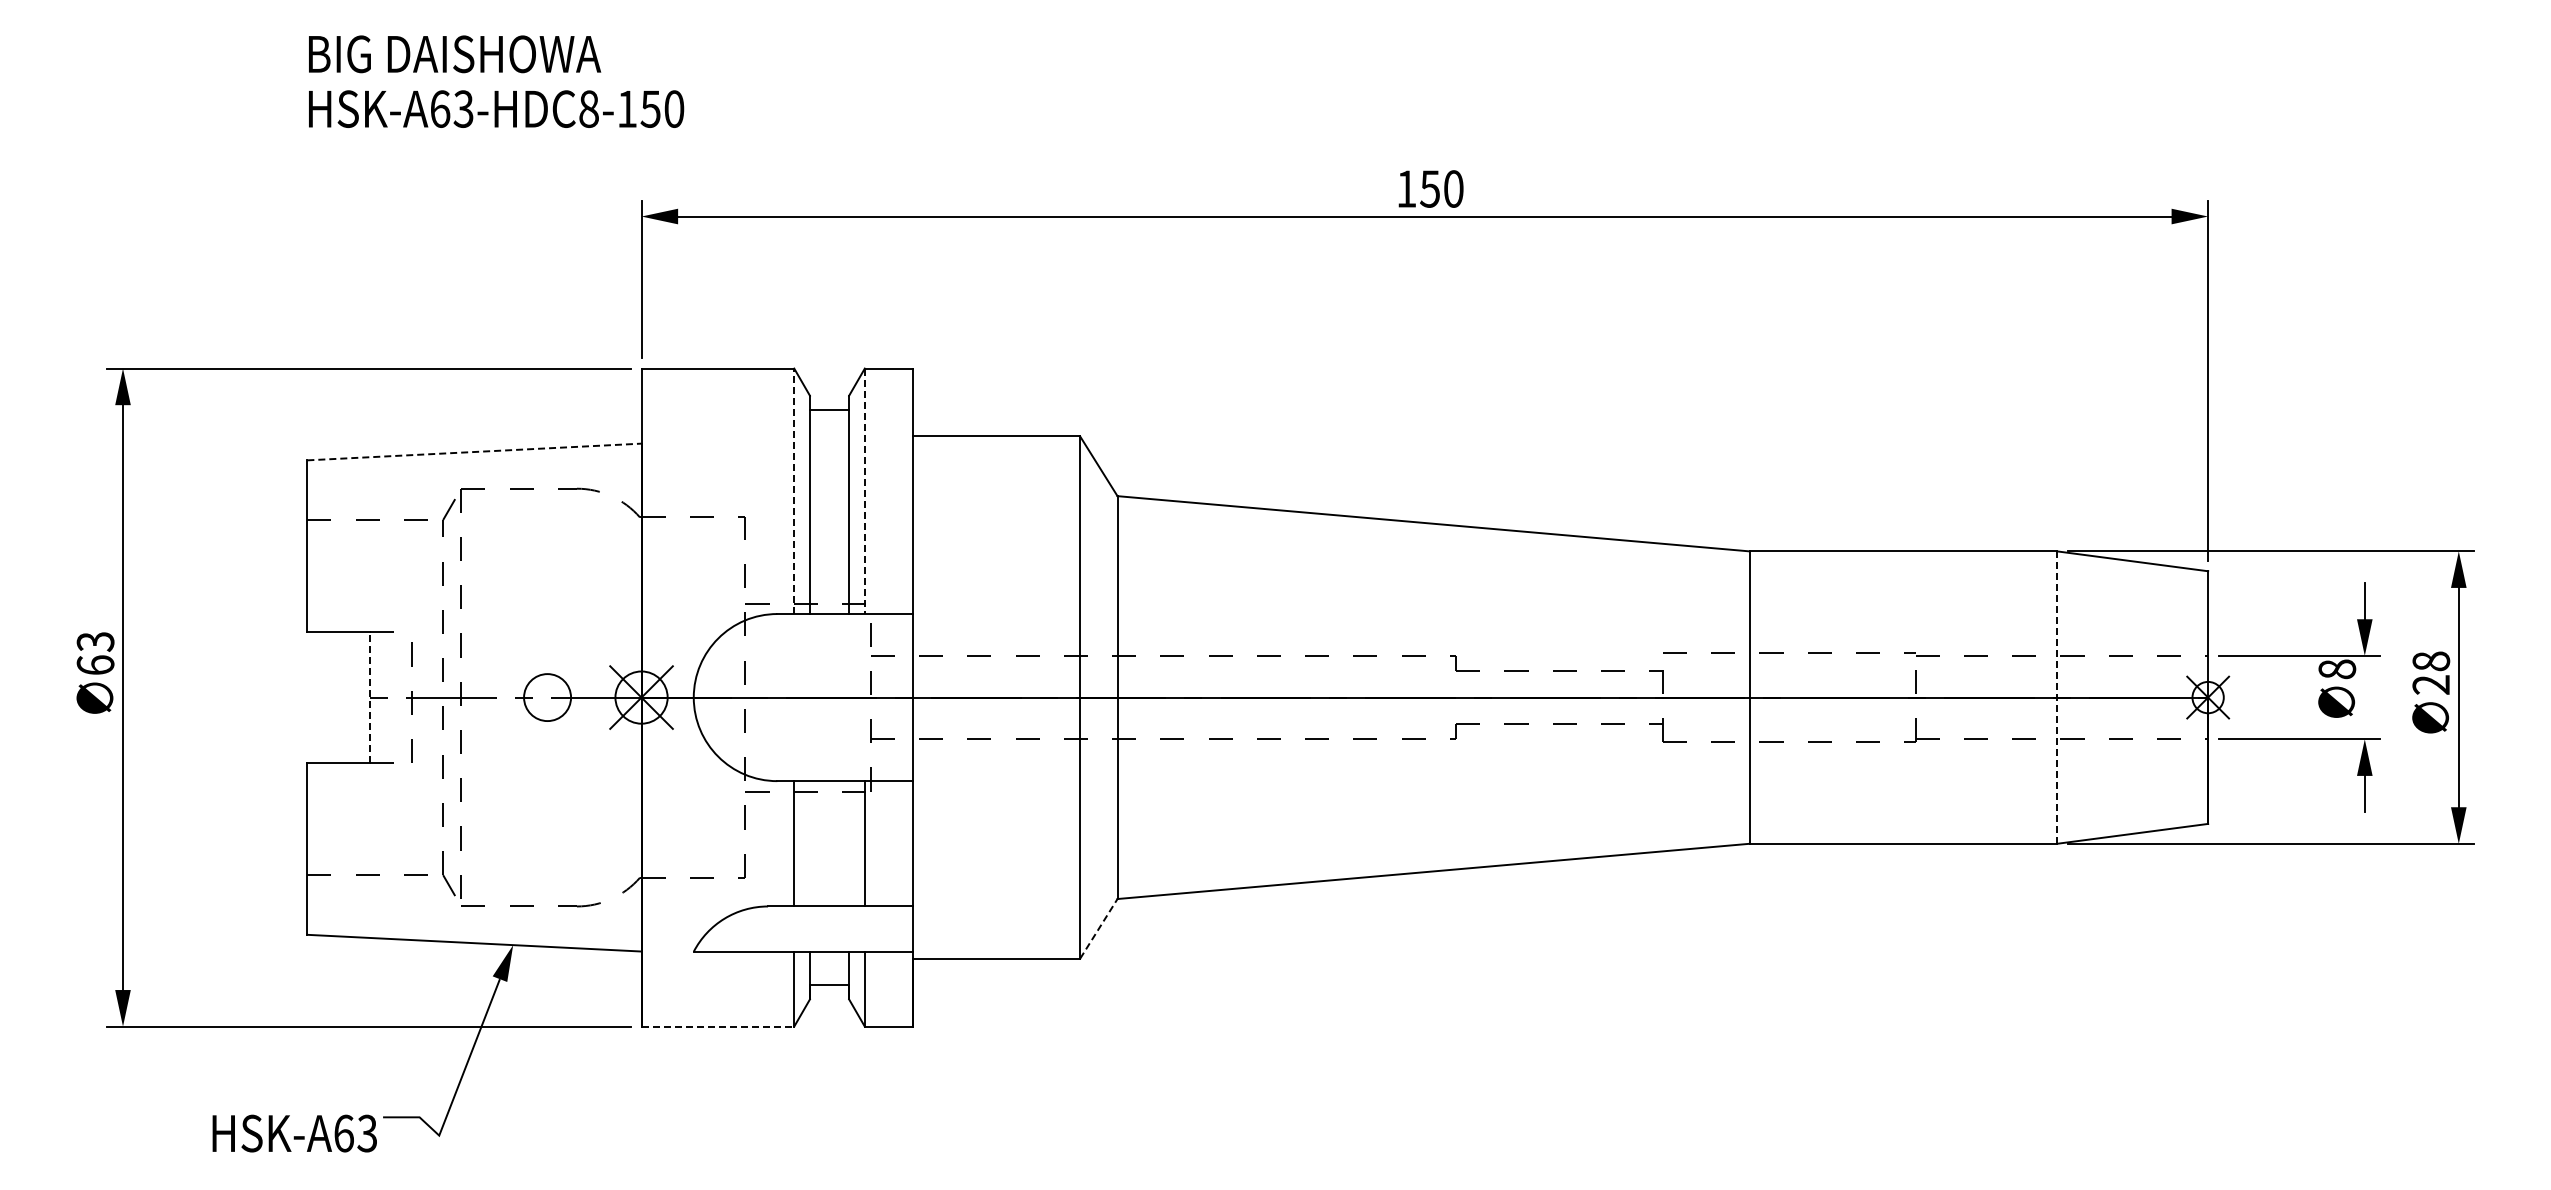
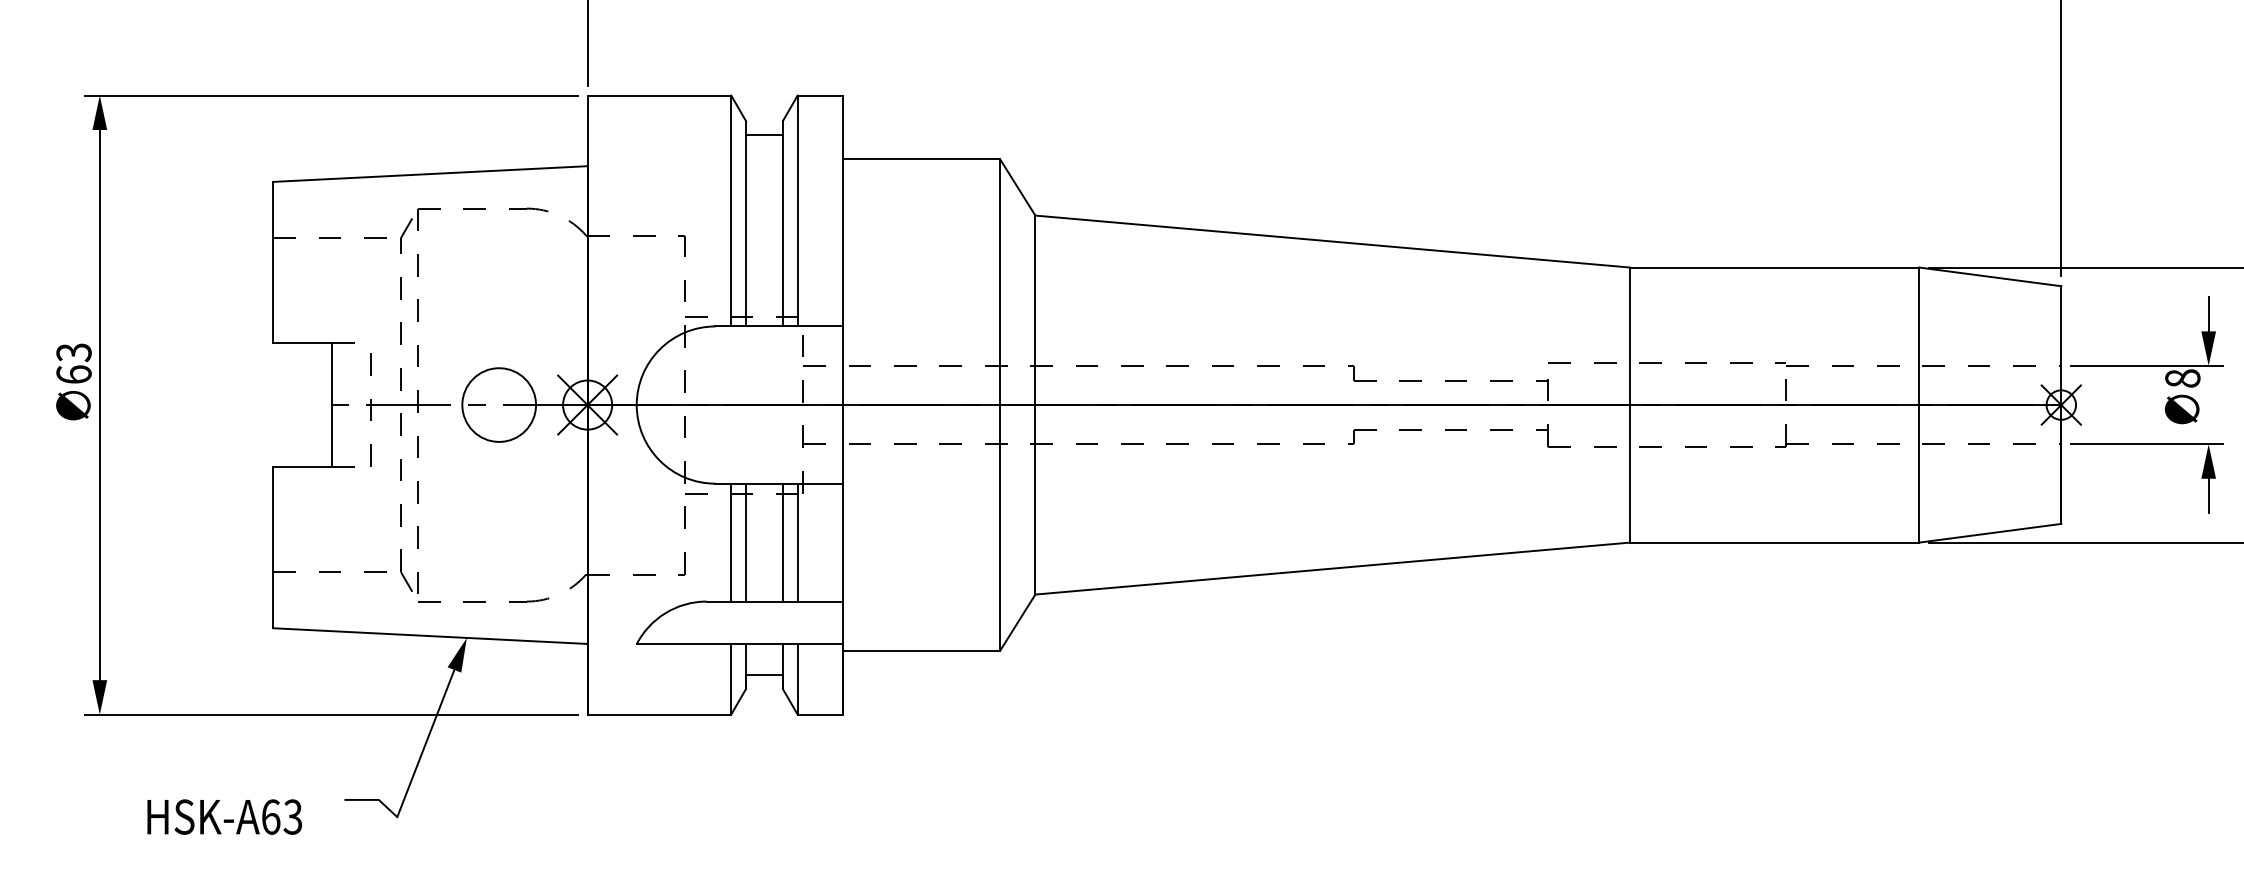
line: (474, 451) -> (430, 173), dashed -> solid
line: (794, 491) -> (731, 211), dashed -> solid
line: (864, 491) -> (797, 211), dashed -> solid
line: (370, 697) -> (332, 404), dashed -> solid
circle: (547, 697) -> (499, 404), size x1.67
line: (2057, 698) -> (1919, 405), dashed -> solid
line: (809, 843) -> (745, 542), added
line: (849, 843) -> (783, 542), added
line: (1099, 928) -> (1018, 622), dashed -> solid
line: (718, 1026) -> (660, 714), dashed -> solid
text: (294, 1133) -> (224, 817), moved

